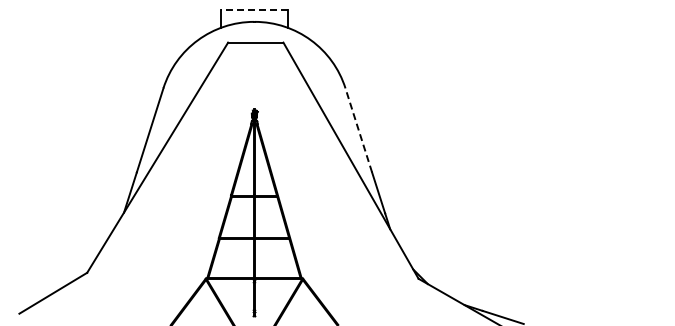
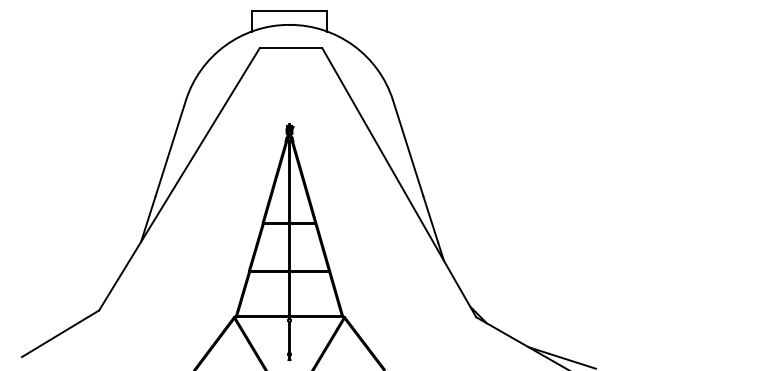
line: (253, 9) -> (288, 10), dashed -> solid
line: (358, 129) -> (407, 147), dashed -> solid

